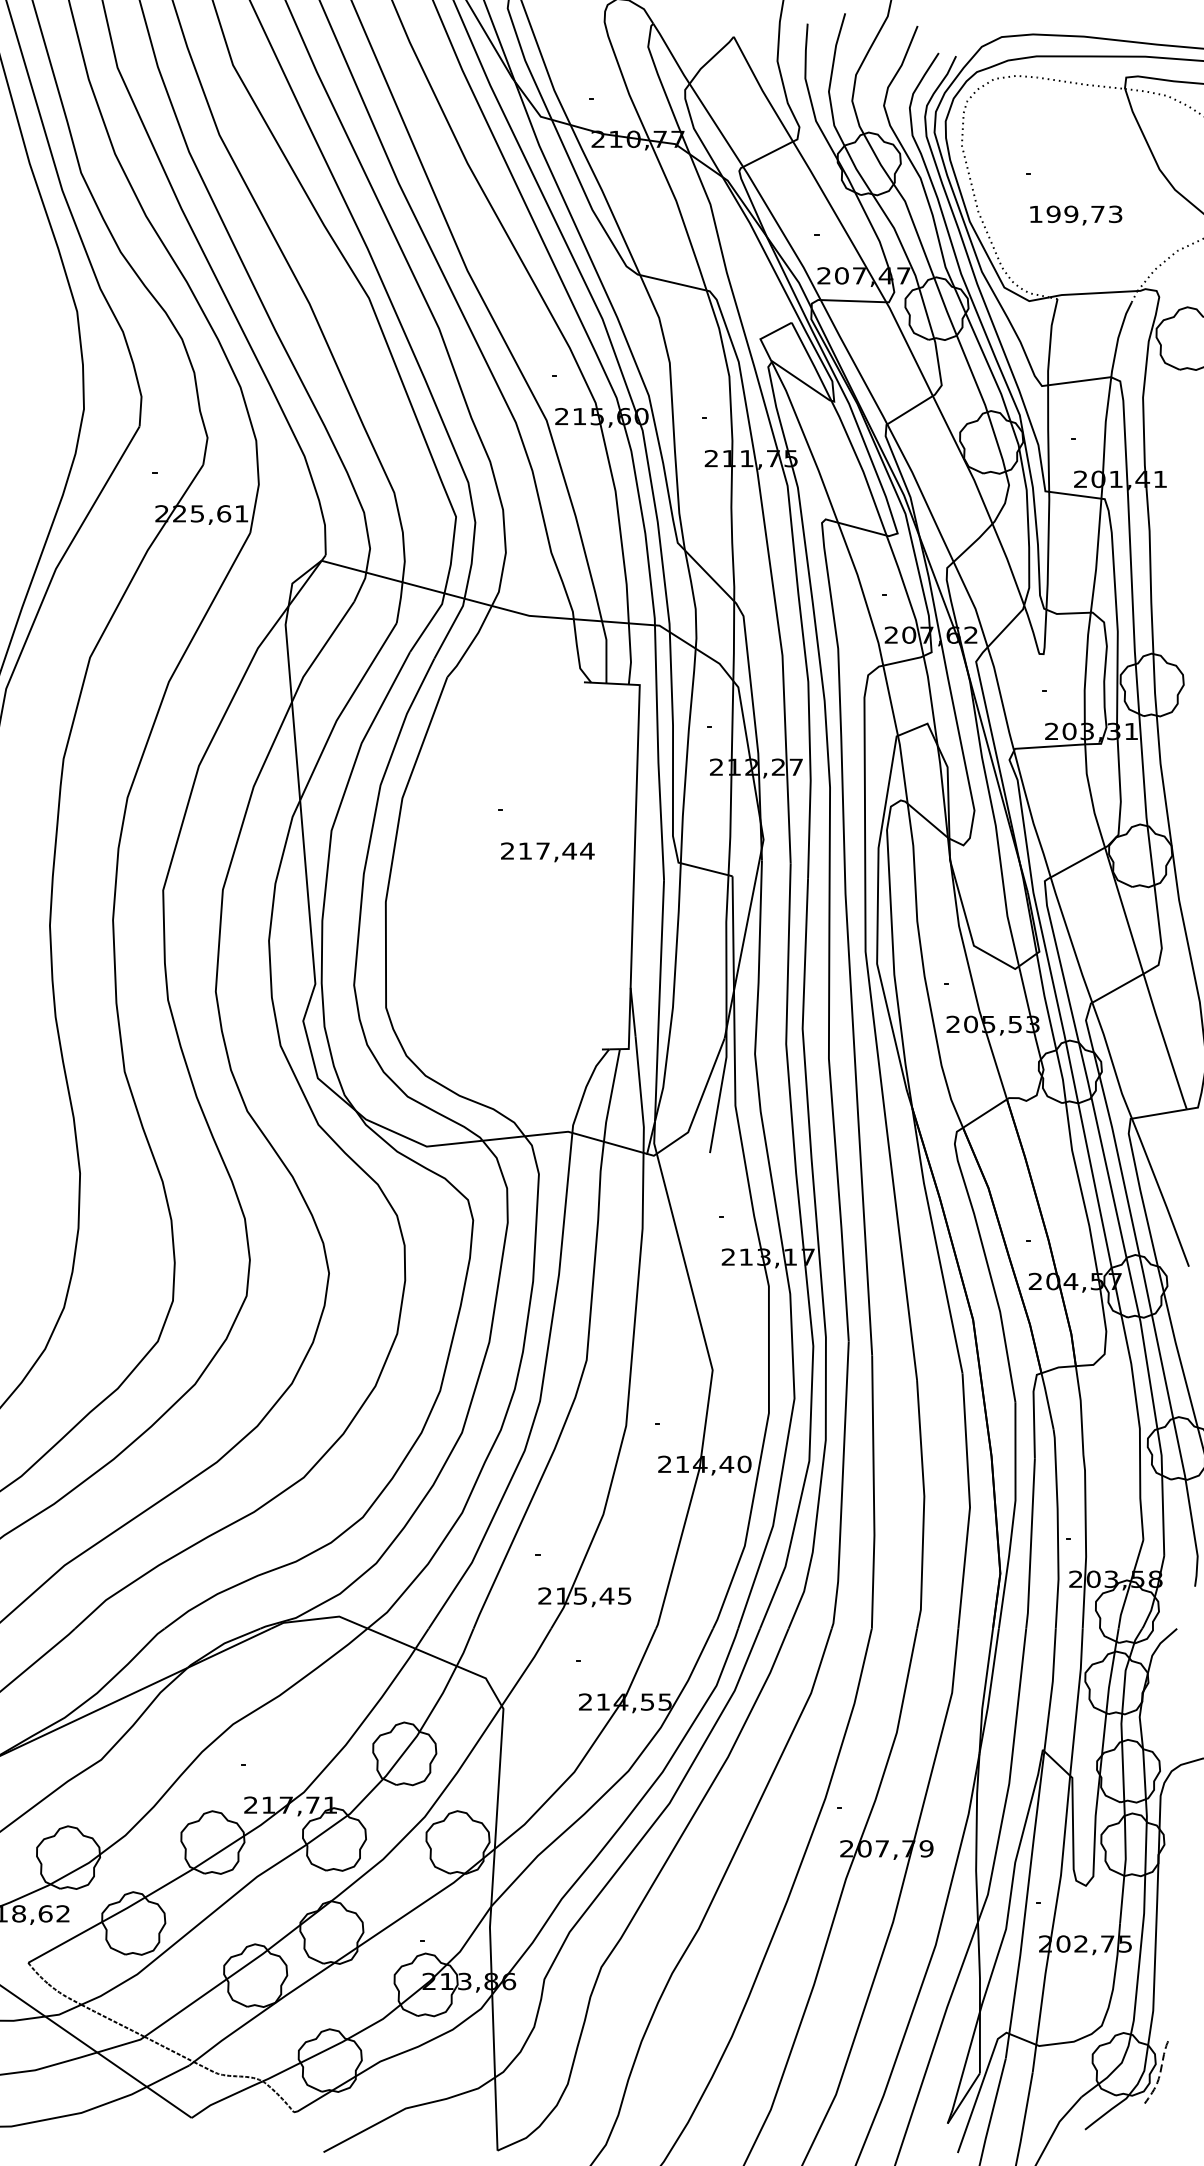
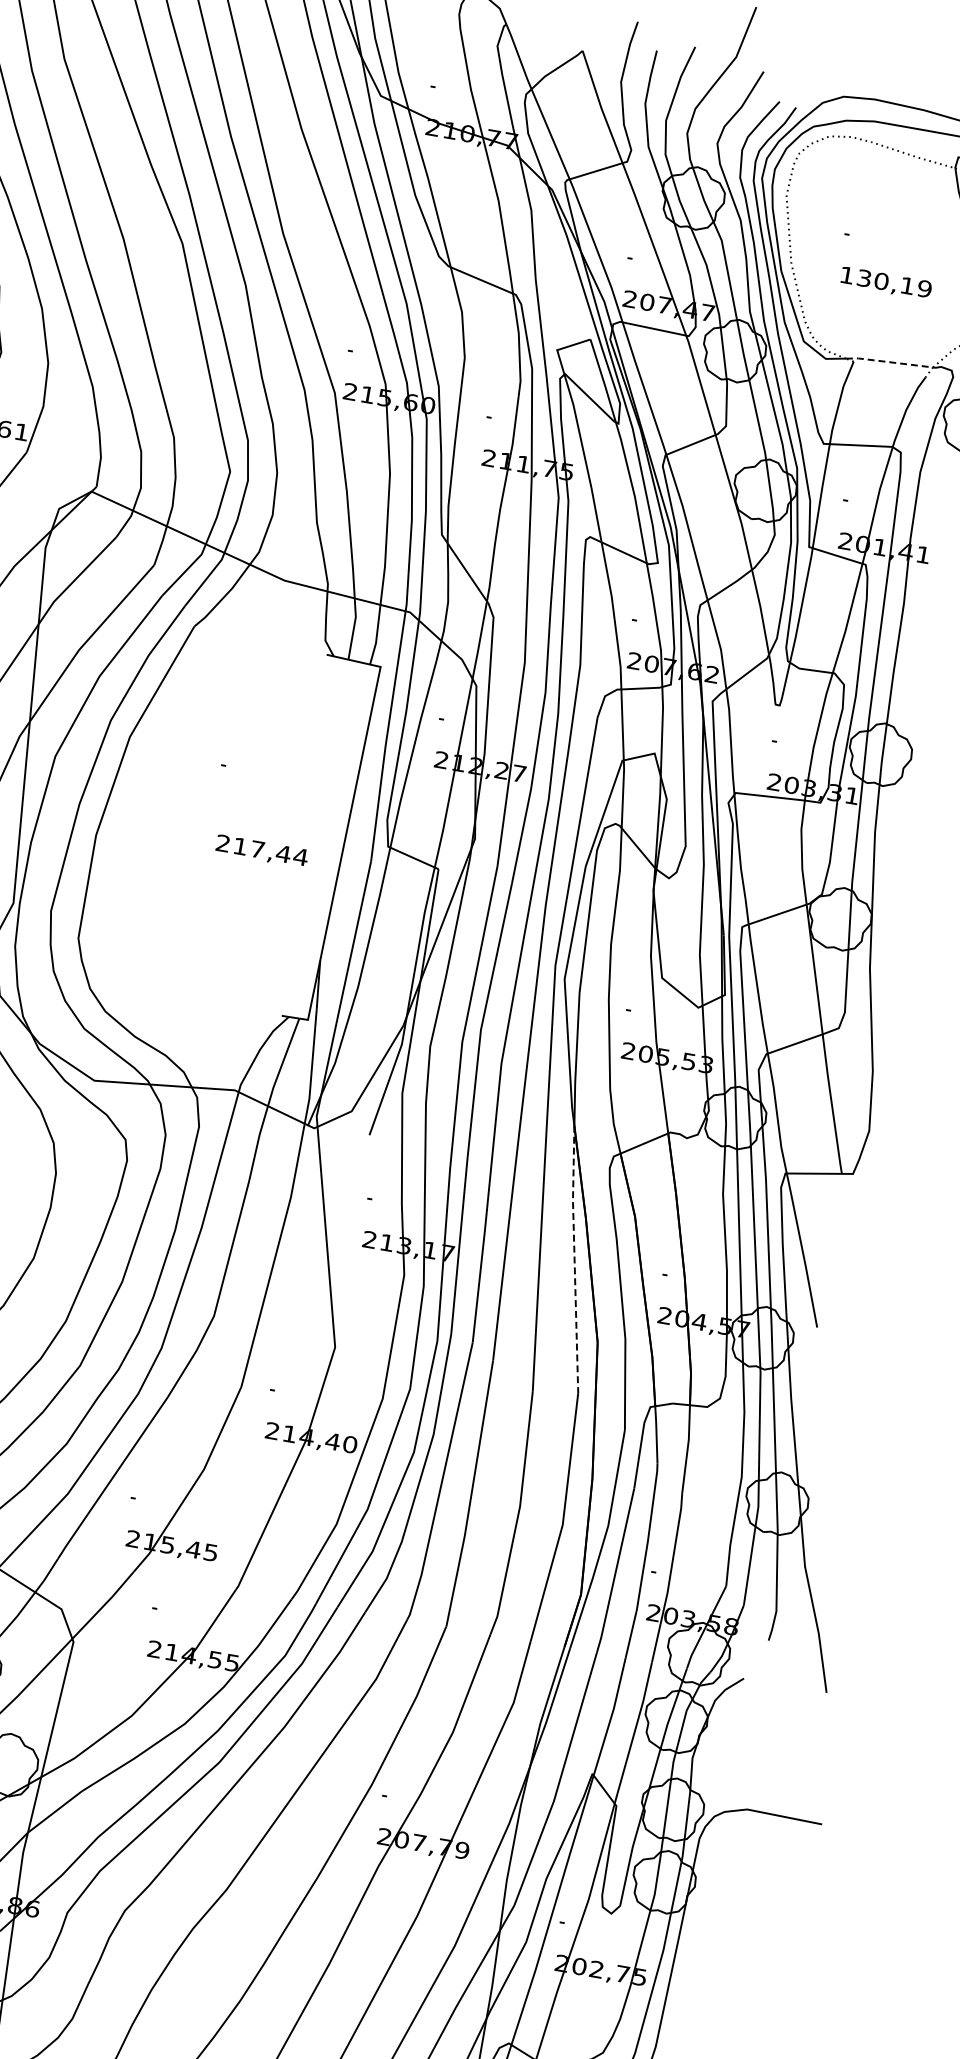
text: (1084, 214) -> (894, 283), 199,73 -> 130,19
line: (1092, 293) -> (888, 362), solid -> dashed
text: (547, 852) -> (261, 851), moved
line: (935, 1240) -> (574, 1258), solid -> dashed

